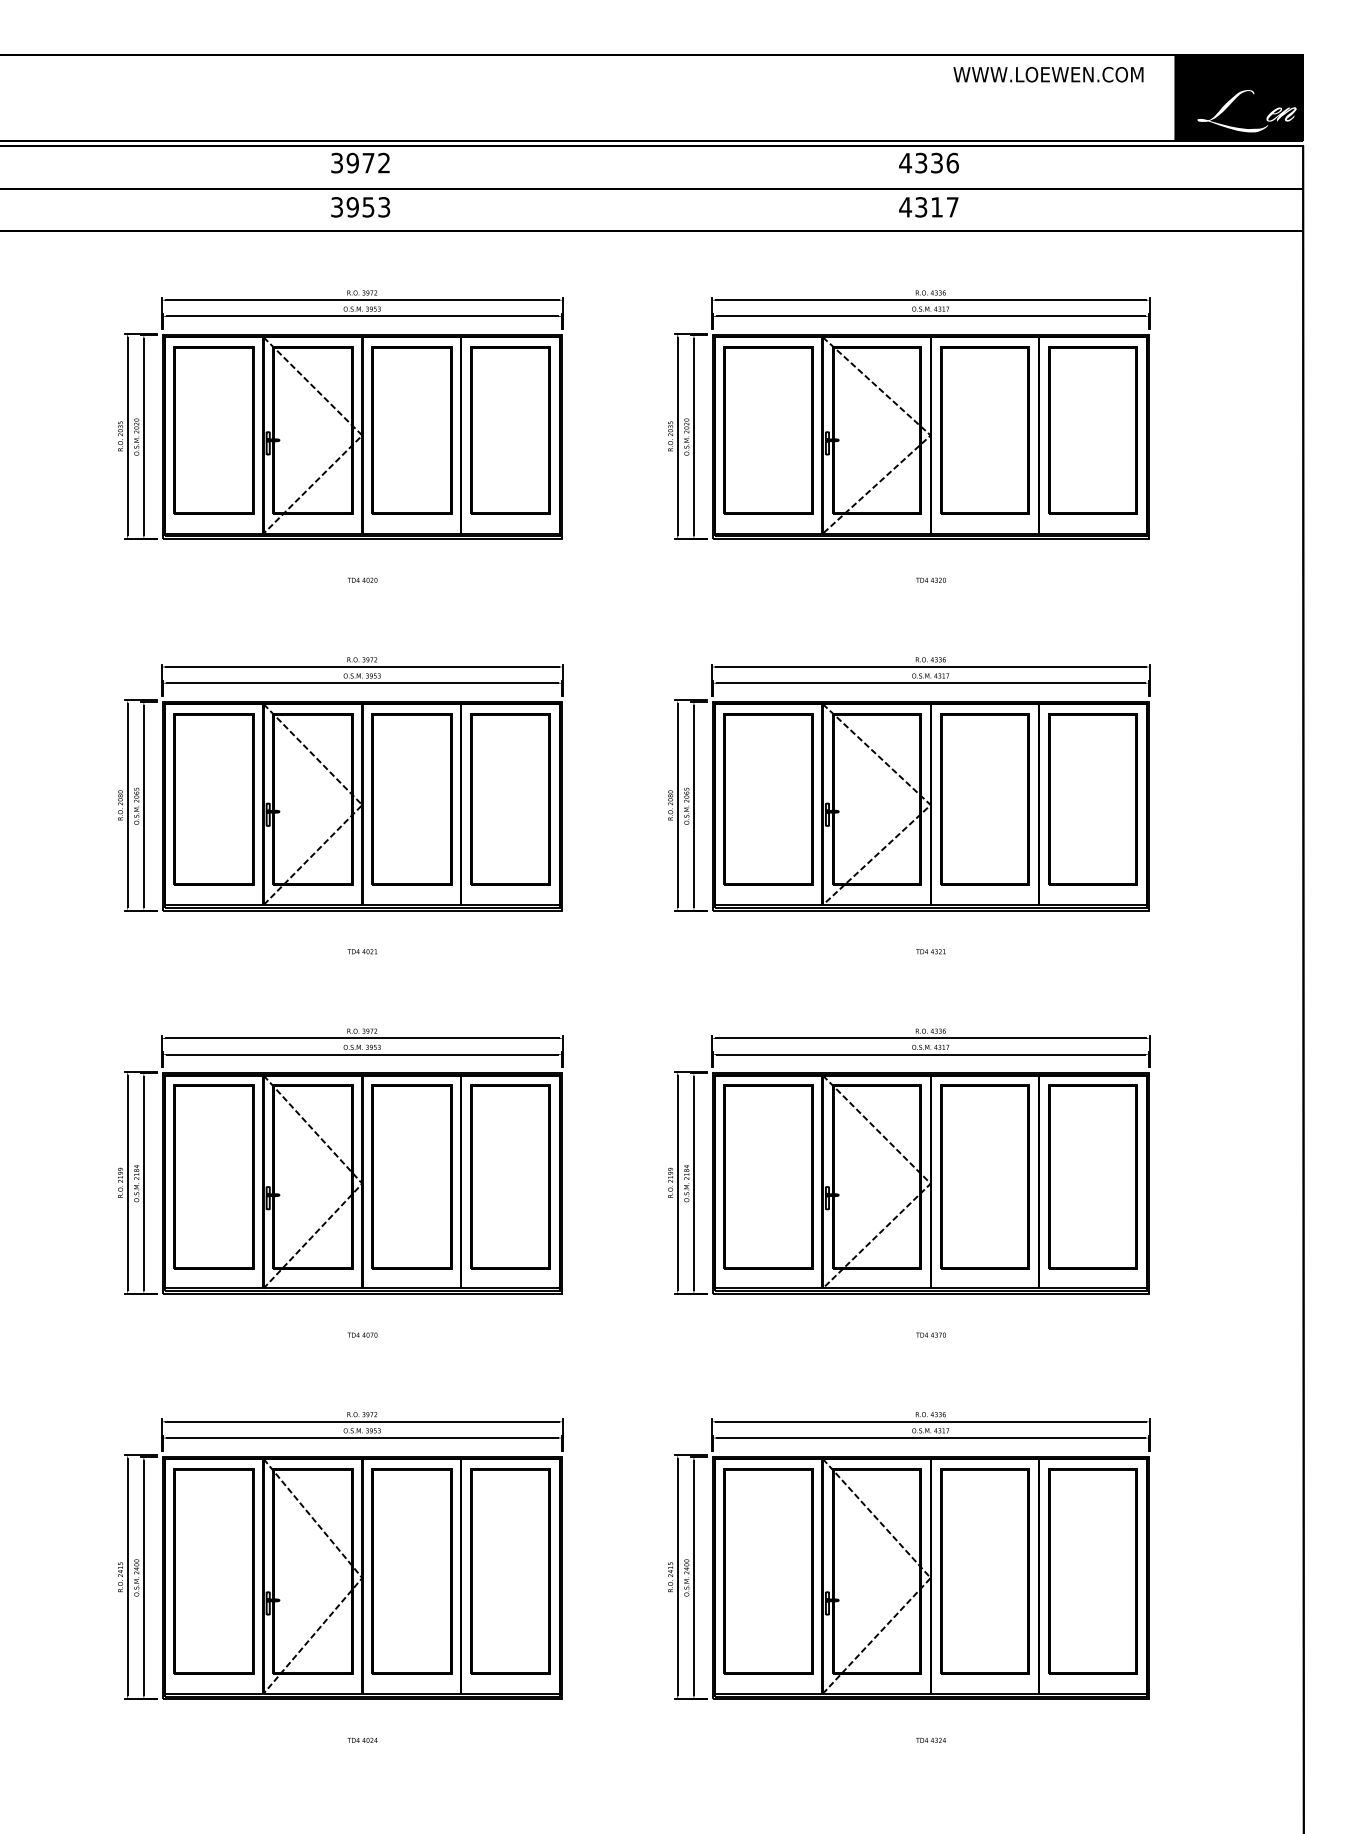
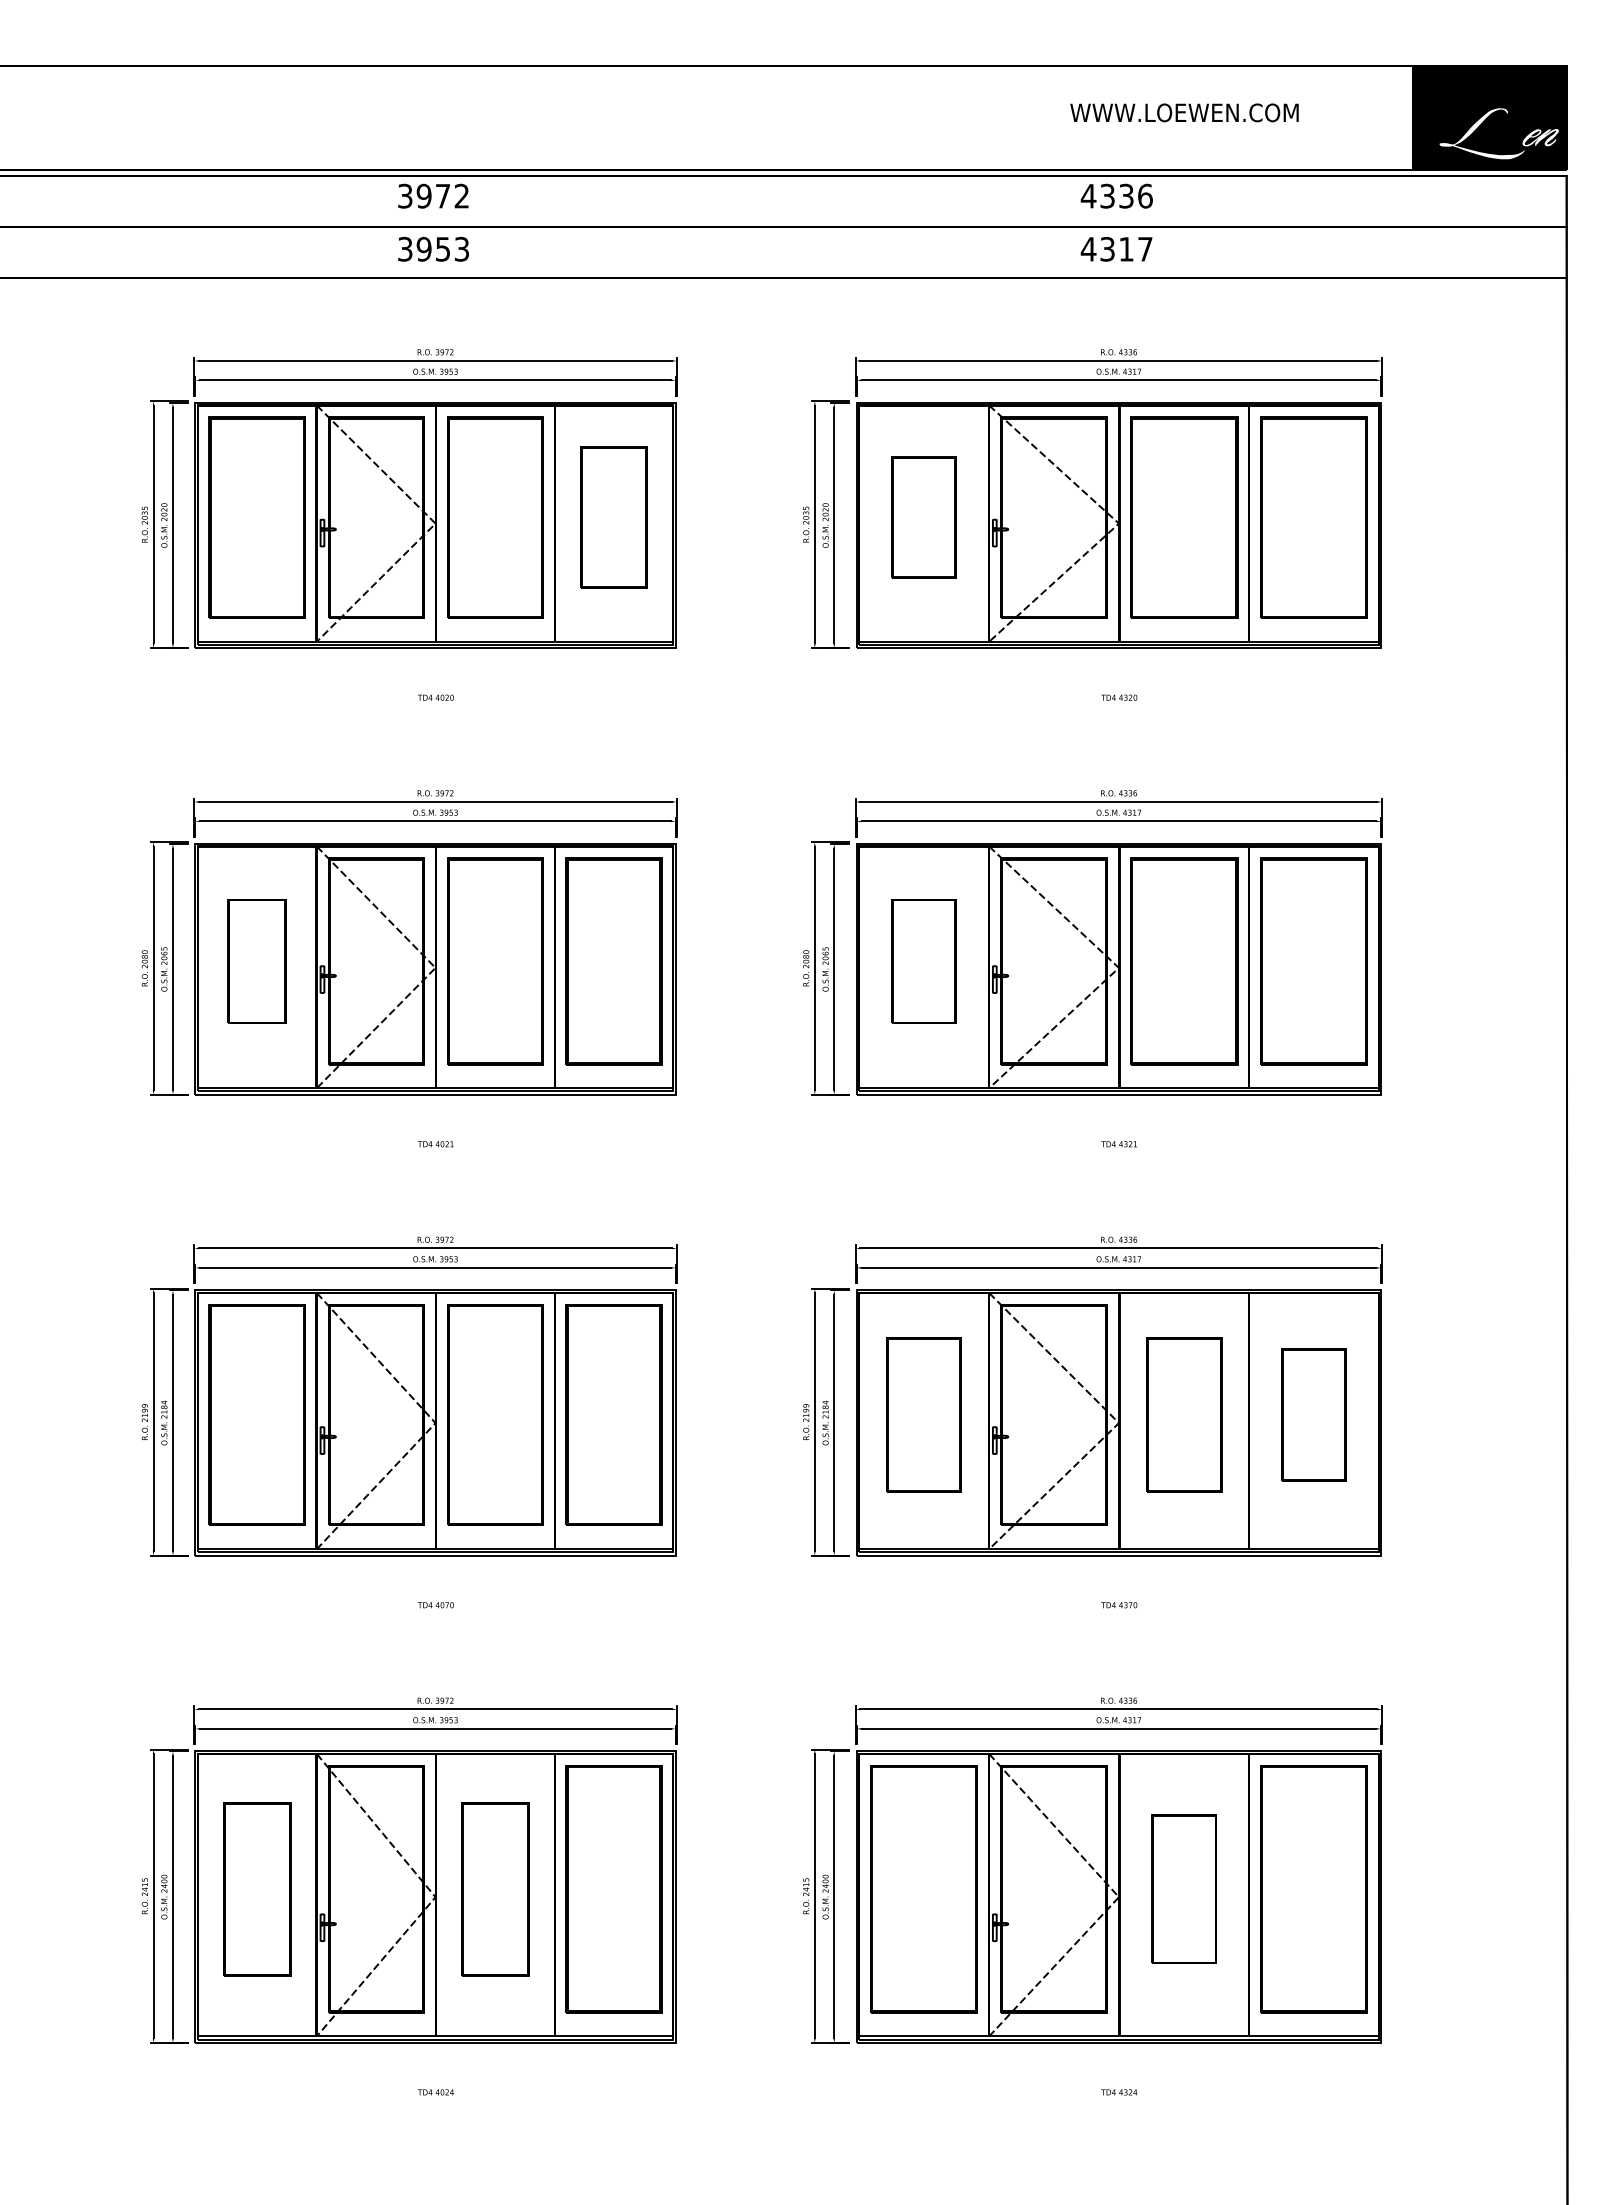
text: (1048, 74) -> (1184, 112), moved
part: (510, 430) -> (613, 517), size x0.7
part: (768, 430) -> (923, 517), size x0.6
part: (213, 799) -> (256, 961), size x0.6
part: (768, 799) -> (923, 961), size x0.6
part: (768, 1176) -> (923, 1414), size x0.7
part: (985, 1176) -> (1184, 1414), size x0.7
part: (1092, 1176) -> (1313, 1414), size x0.6
part: (213, 1571) -> (256, 1889), size x0.7
part: (412, 1571) -> (495, 1889), size x0.7
part: (985, 1571) -> (1184, 1889), size x0.6

